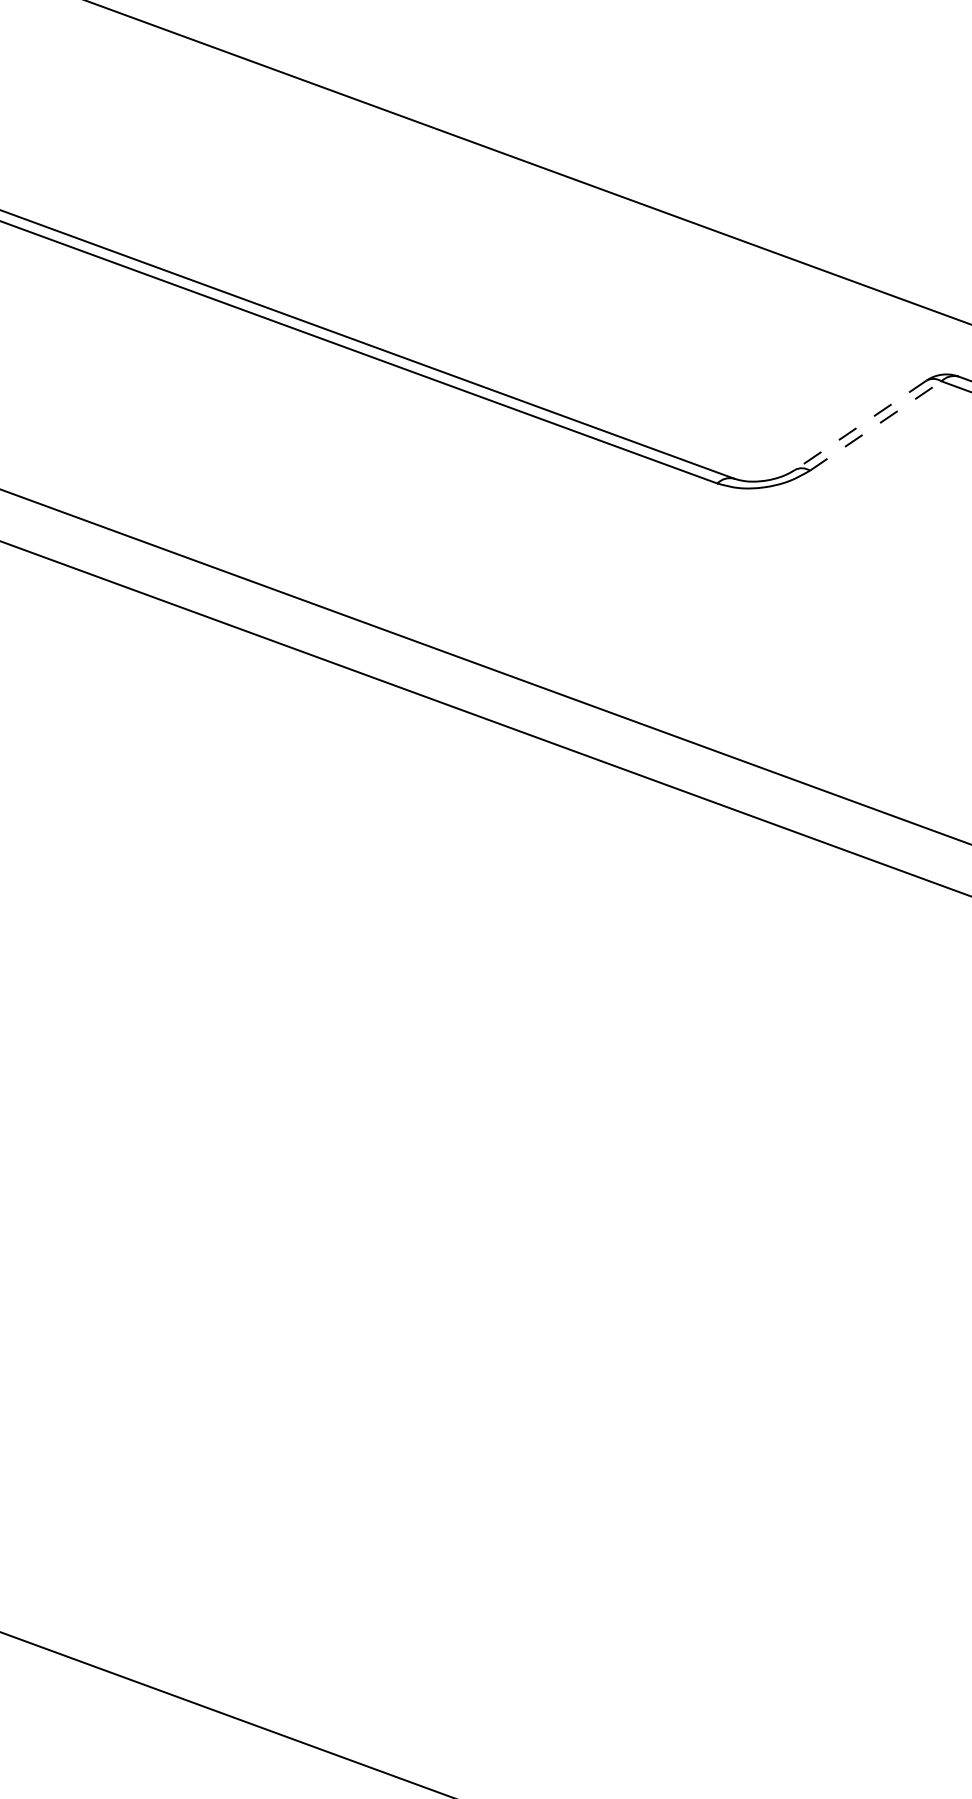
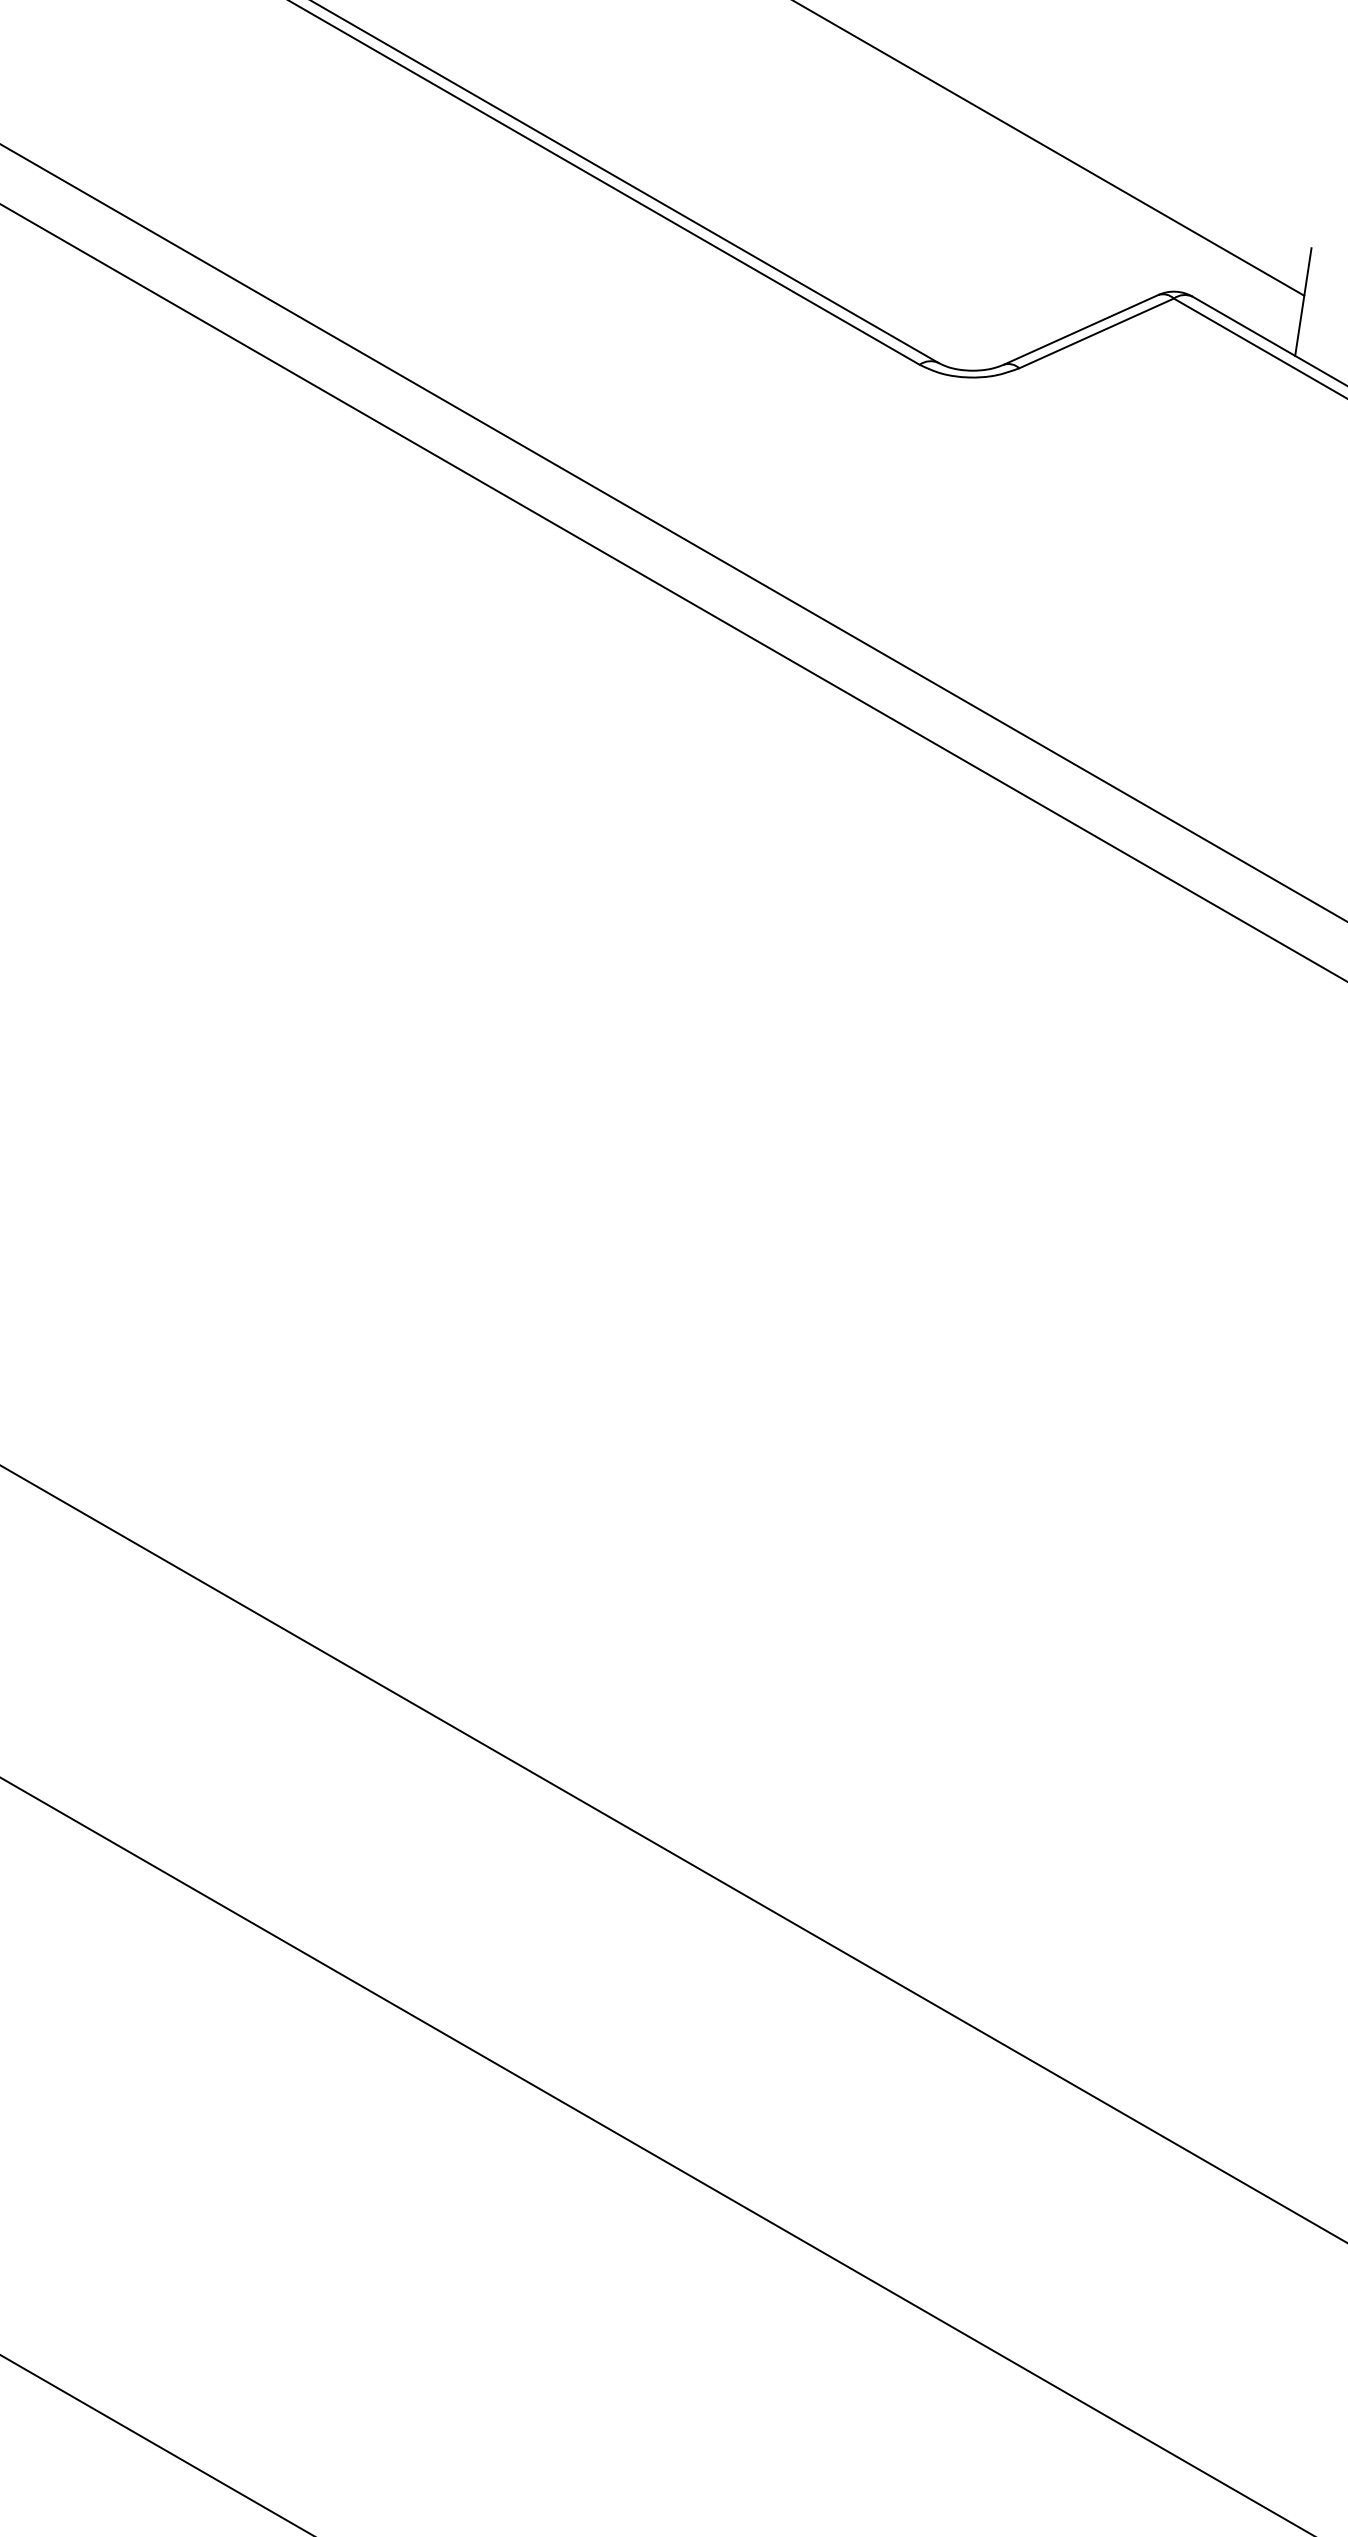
line: (861, 424) -> (1081, 329), dashed -> solid
line: (875, 426) -> (1096, 333), dashed -> solid

